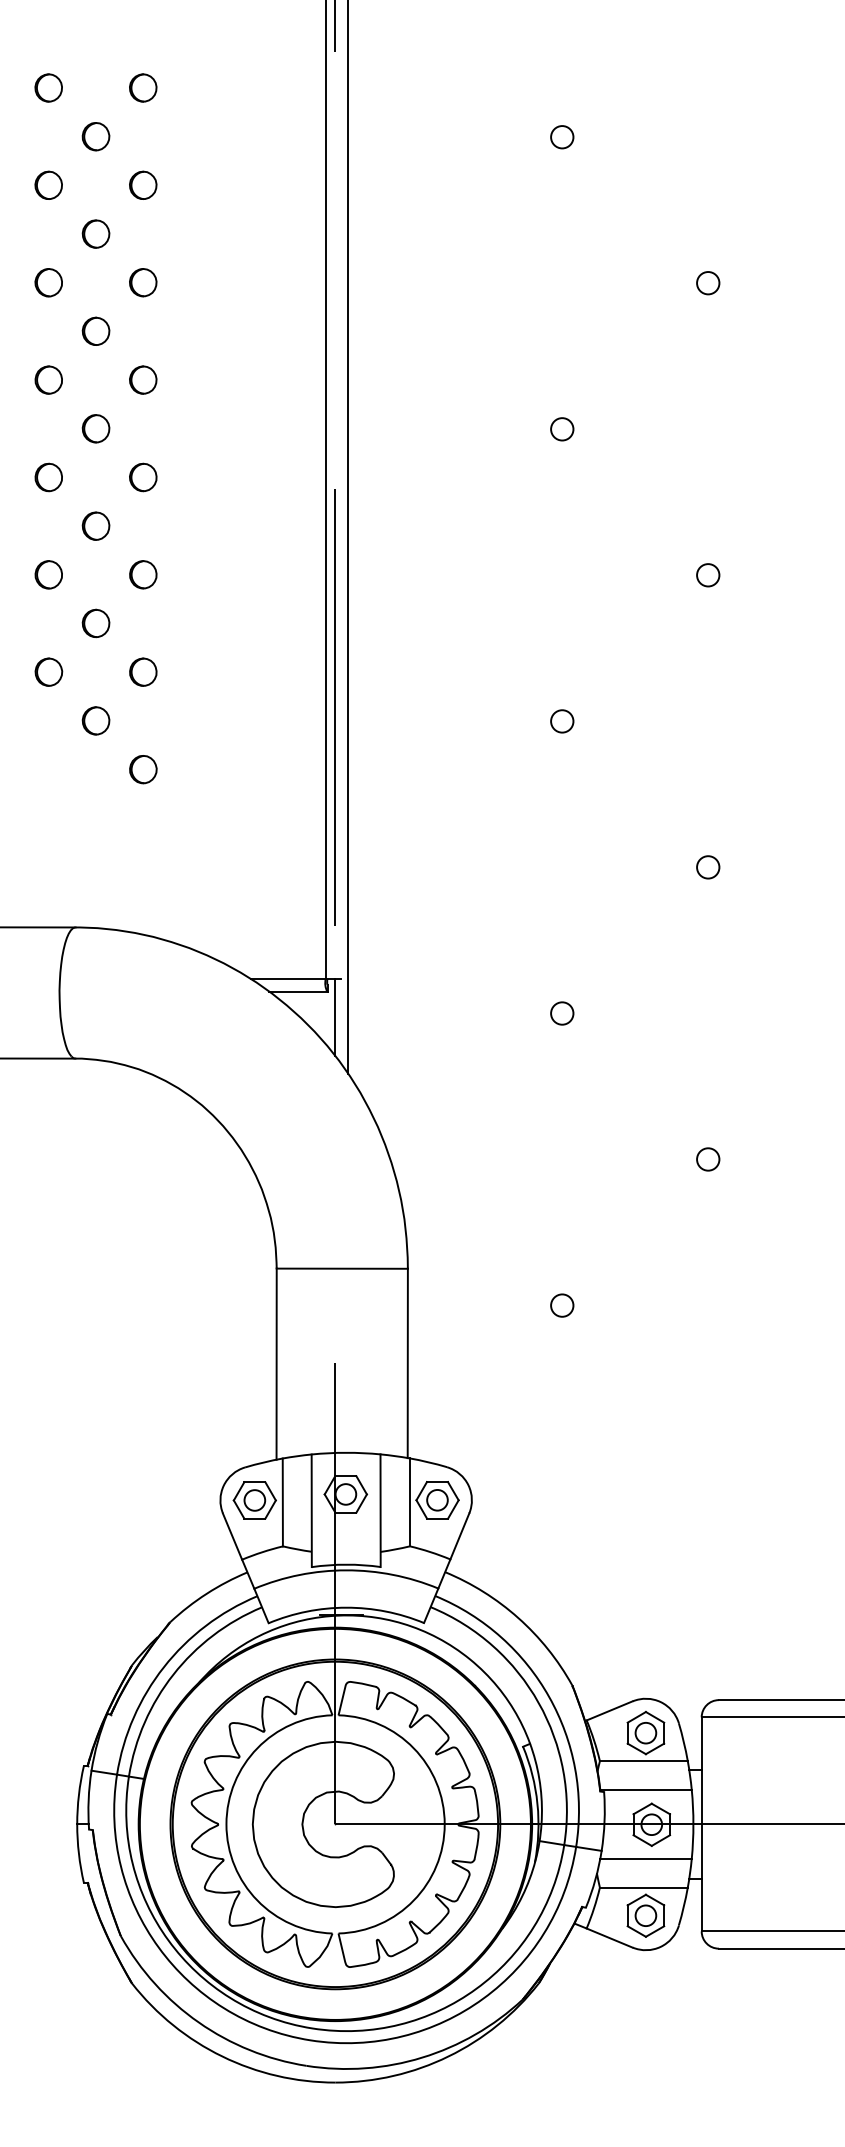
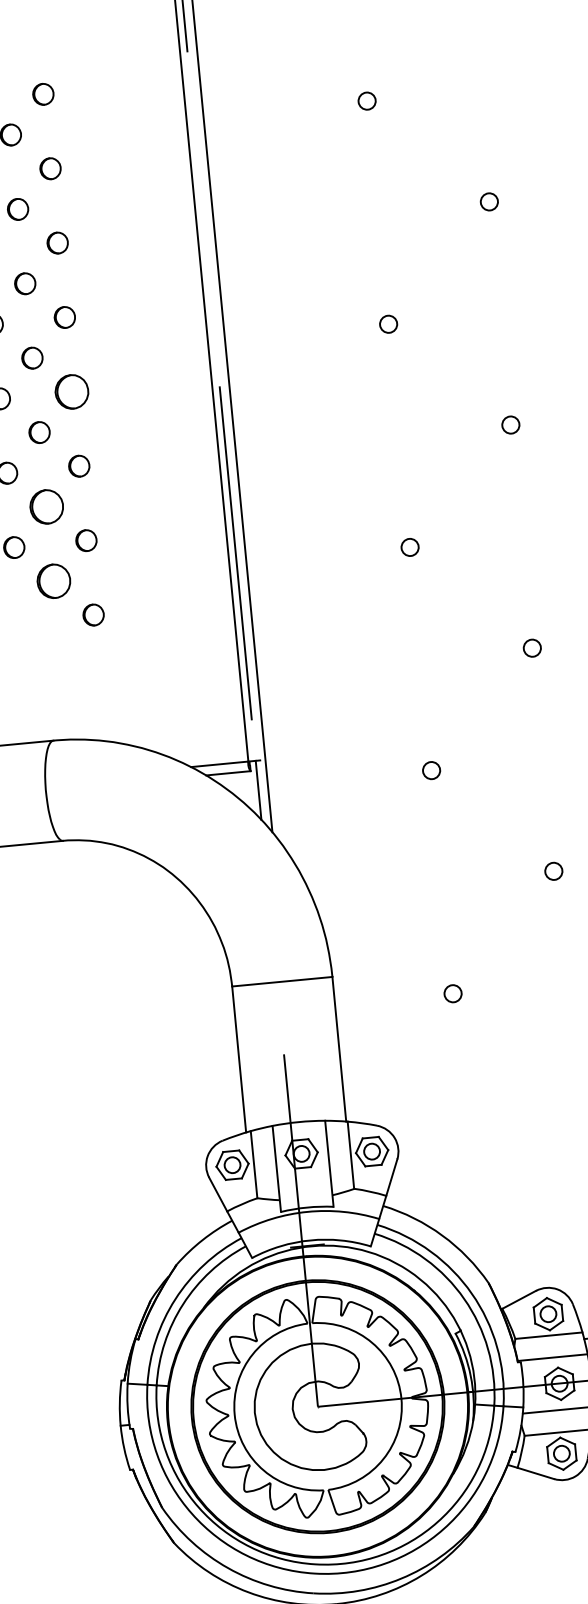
part: (143, 477) -> (72, 391), size x1.6
part: (95, 623) -> (46, 506), size x1.6
part: (95, 720) -> (53, 581), size x1.6

